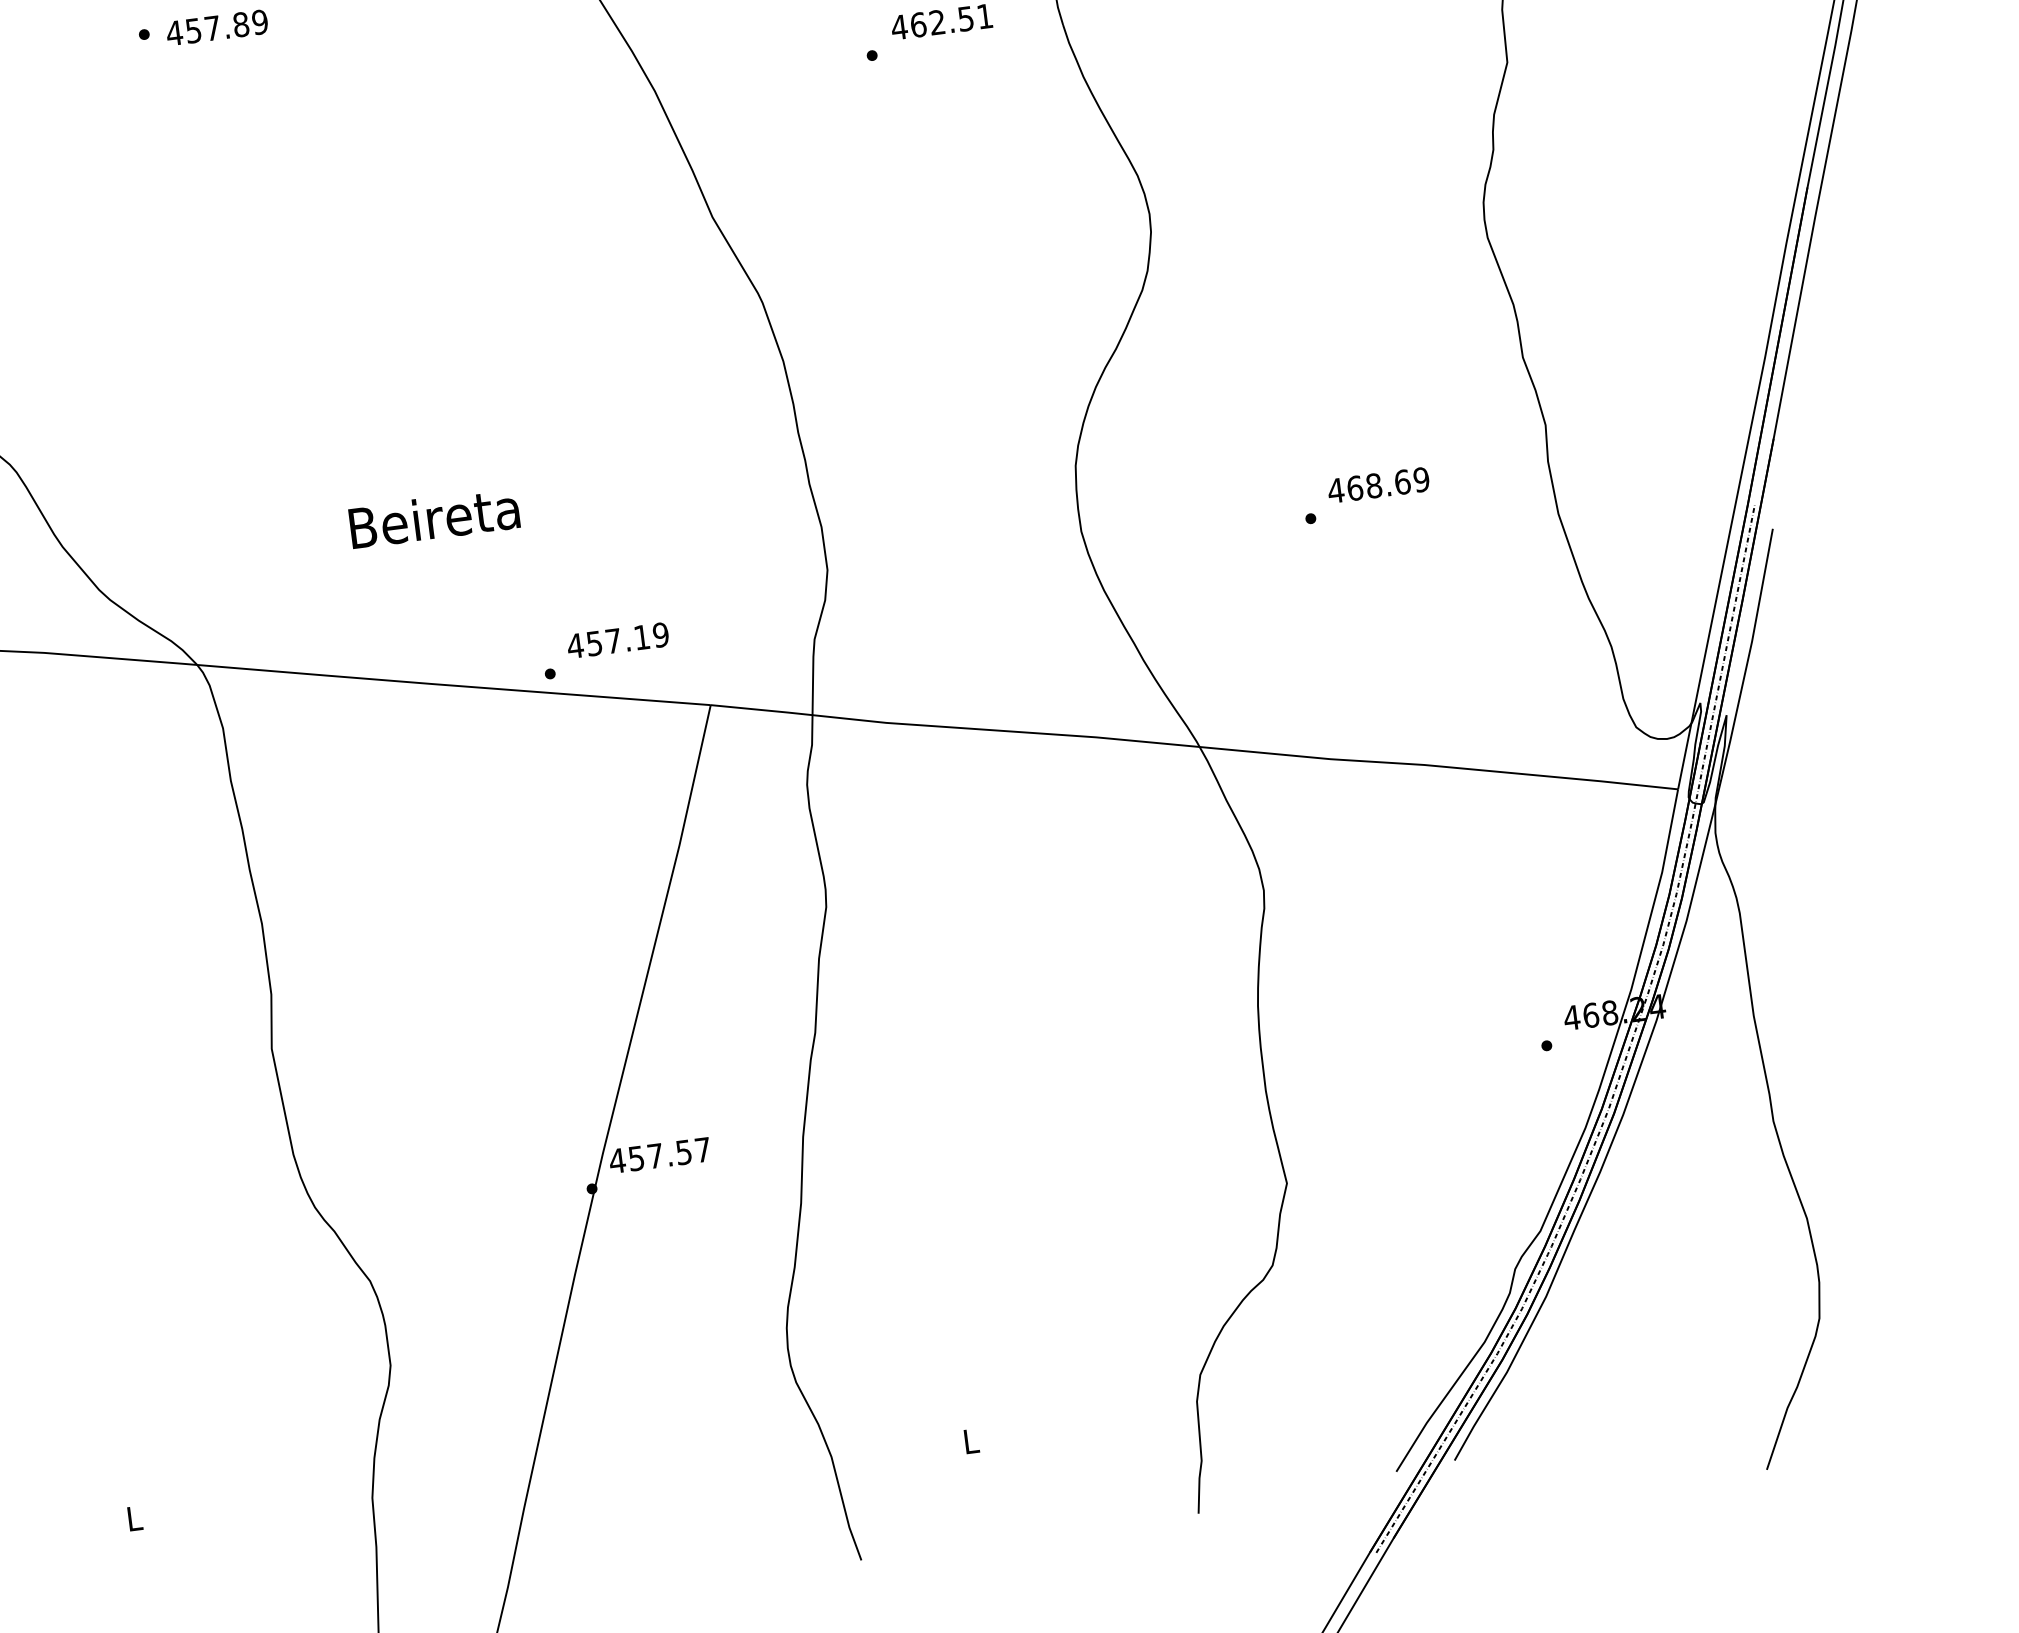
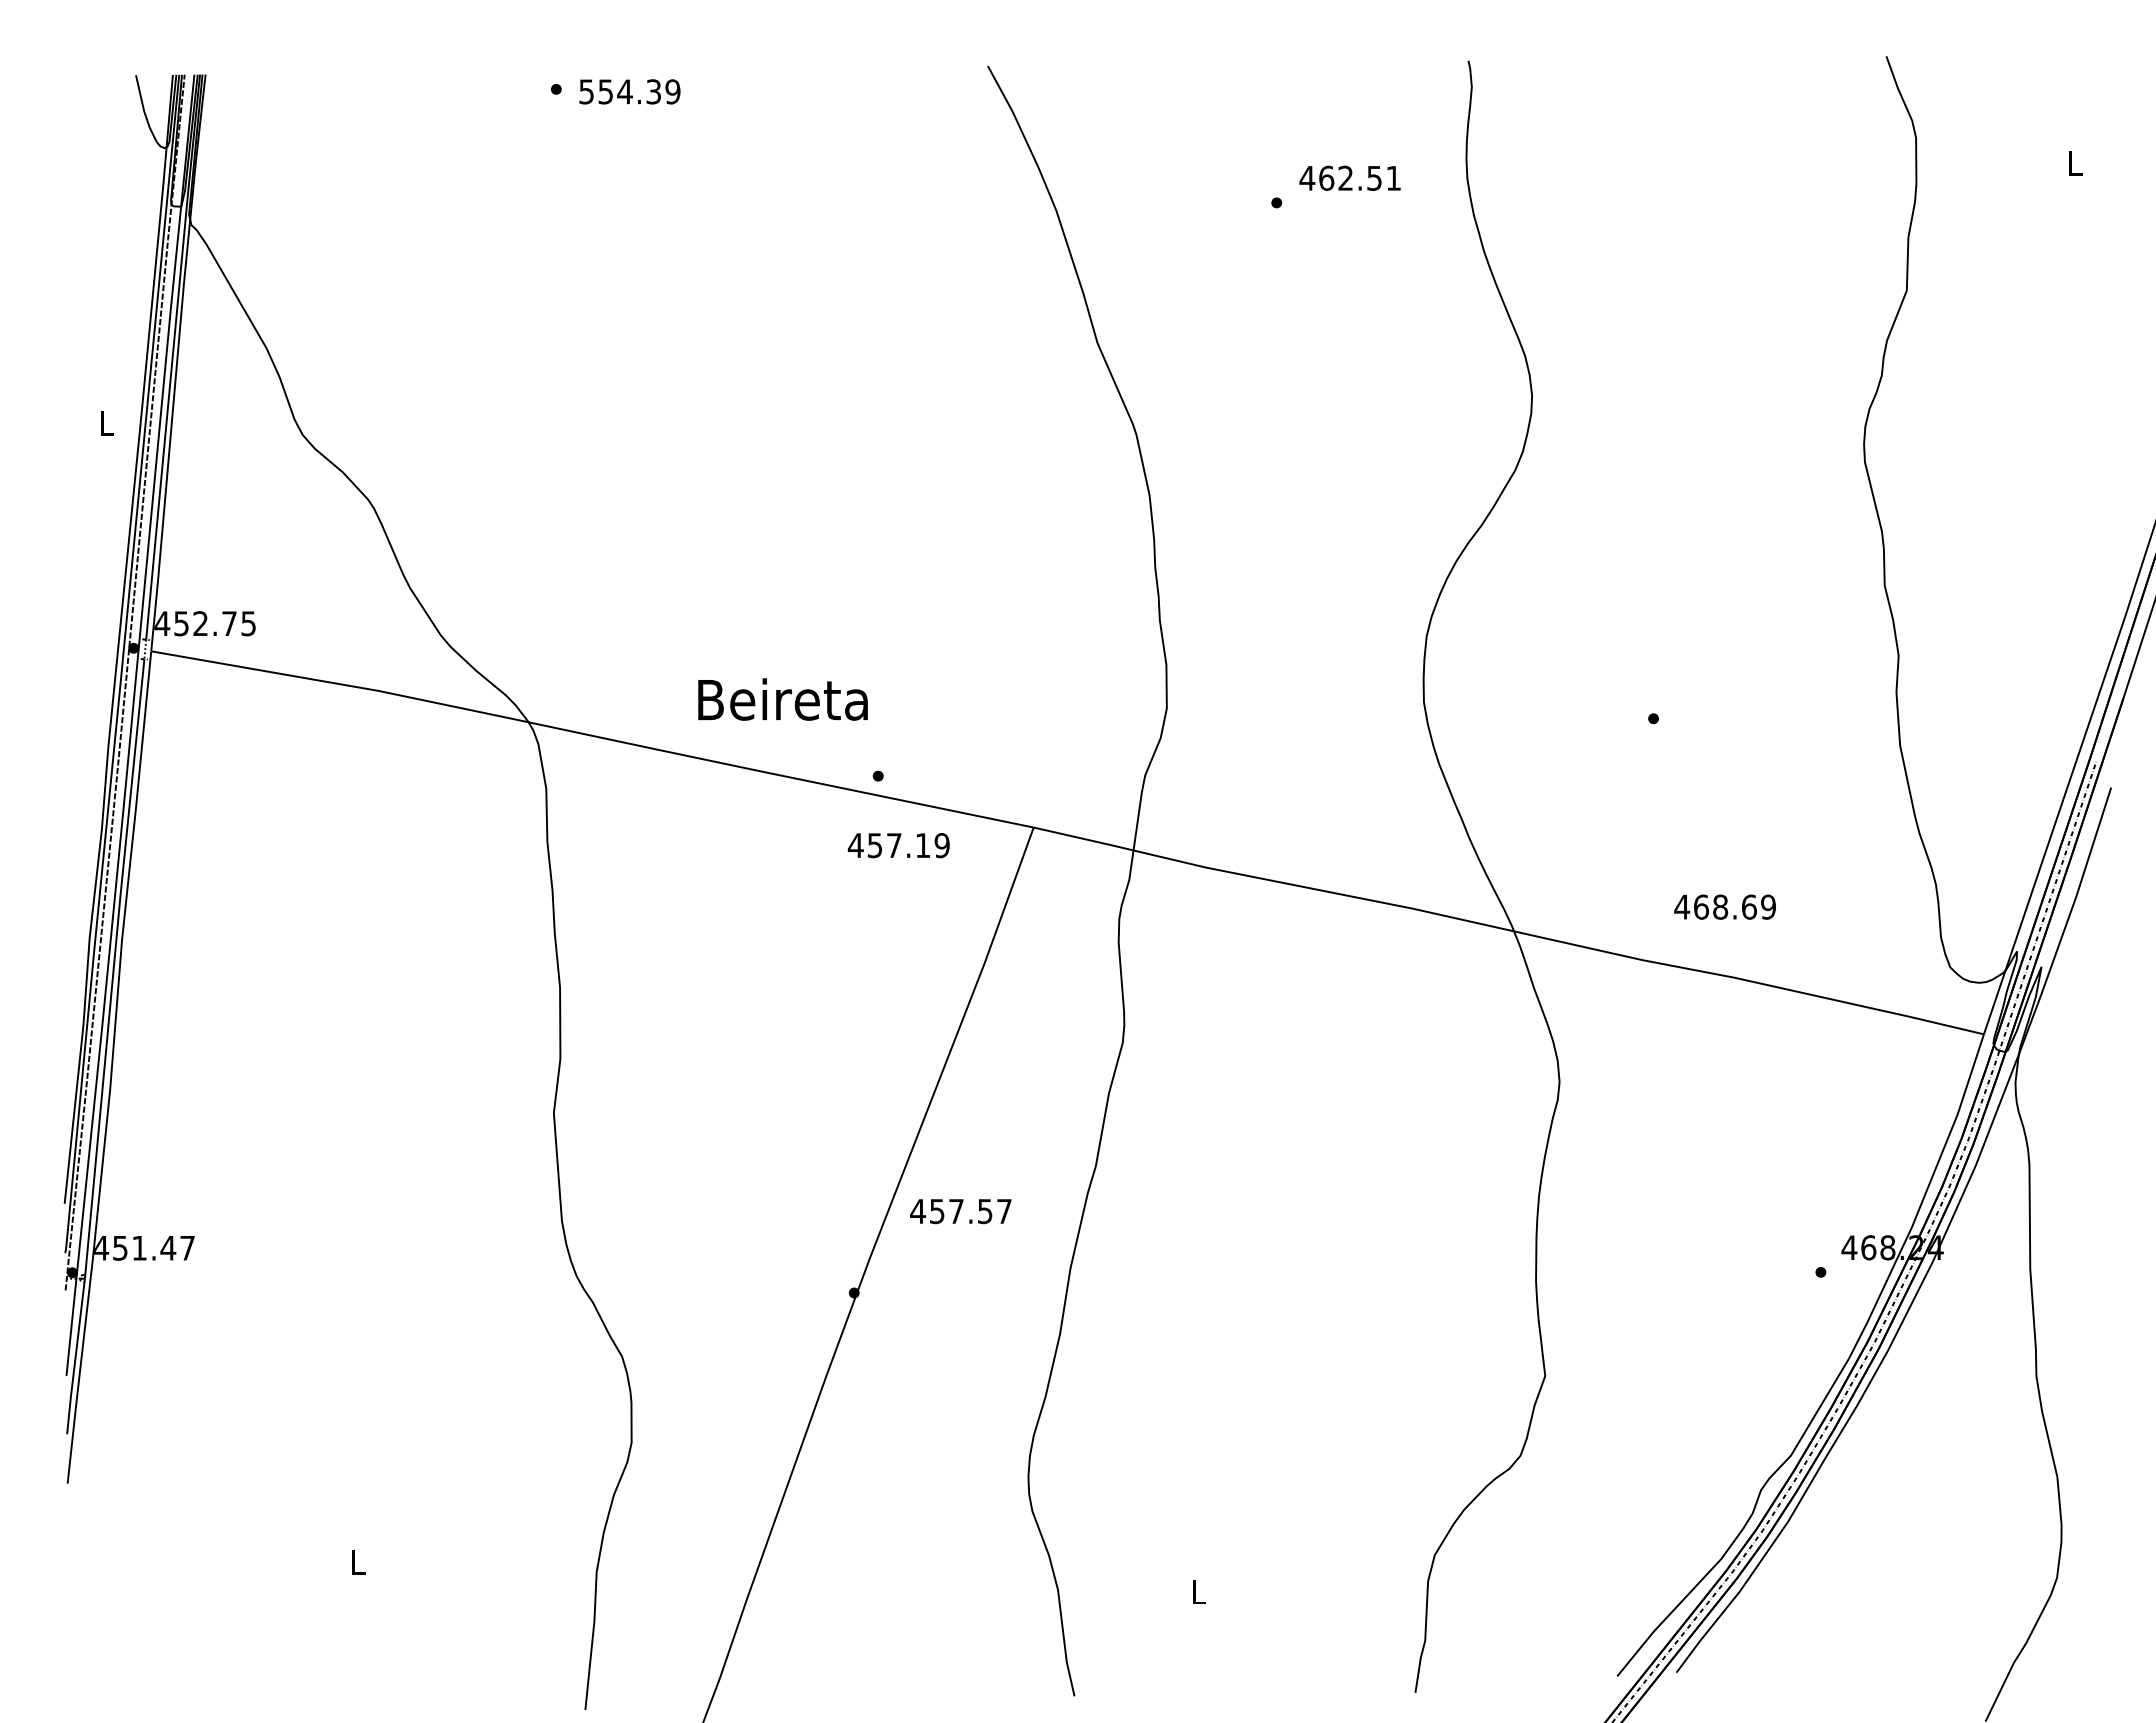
text: (207, 28) -> (619, 91), 457.89 -> 554.39
text: (1377, 484) -> (1724, 906), moved
text: (433, 518) -> (782, 699), moved
text: (617, 640) -> (898, 845), moved
text: (659, 1155) -> (960, 1211), moved

